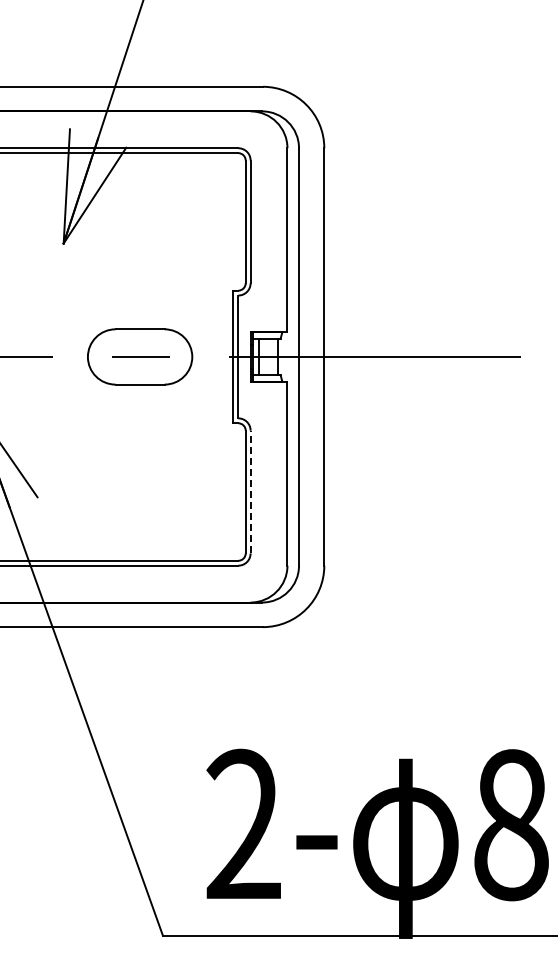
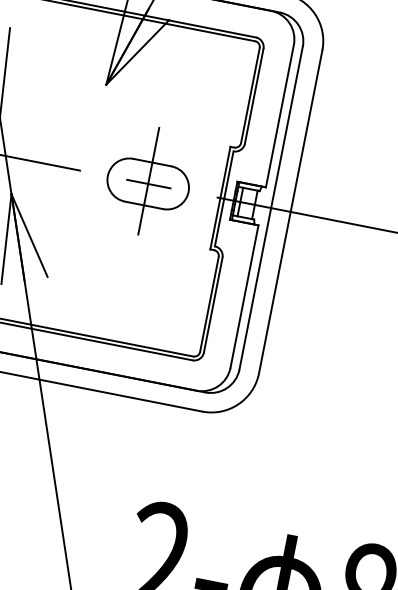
line: (140, 353) -> (149, 181), added
line: (250, 491) -> (213, 304), dashed -> solid

